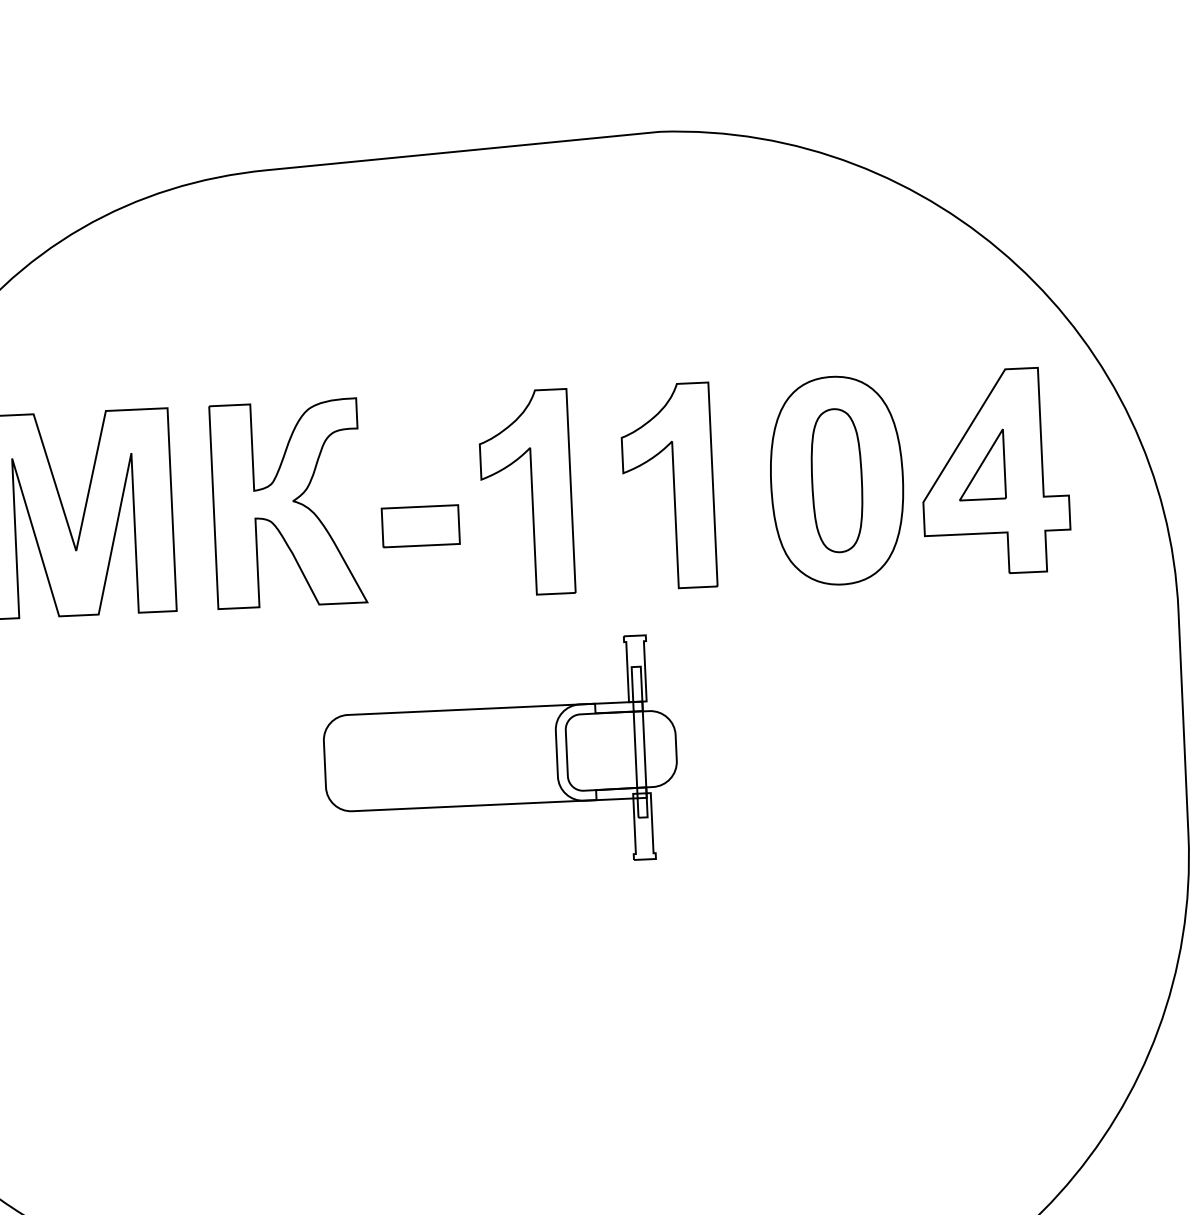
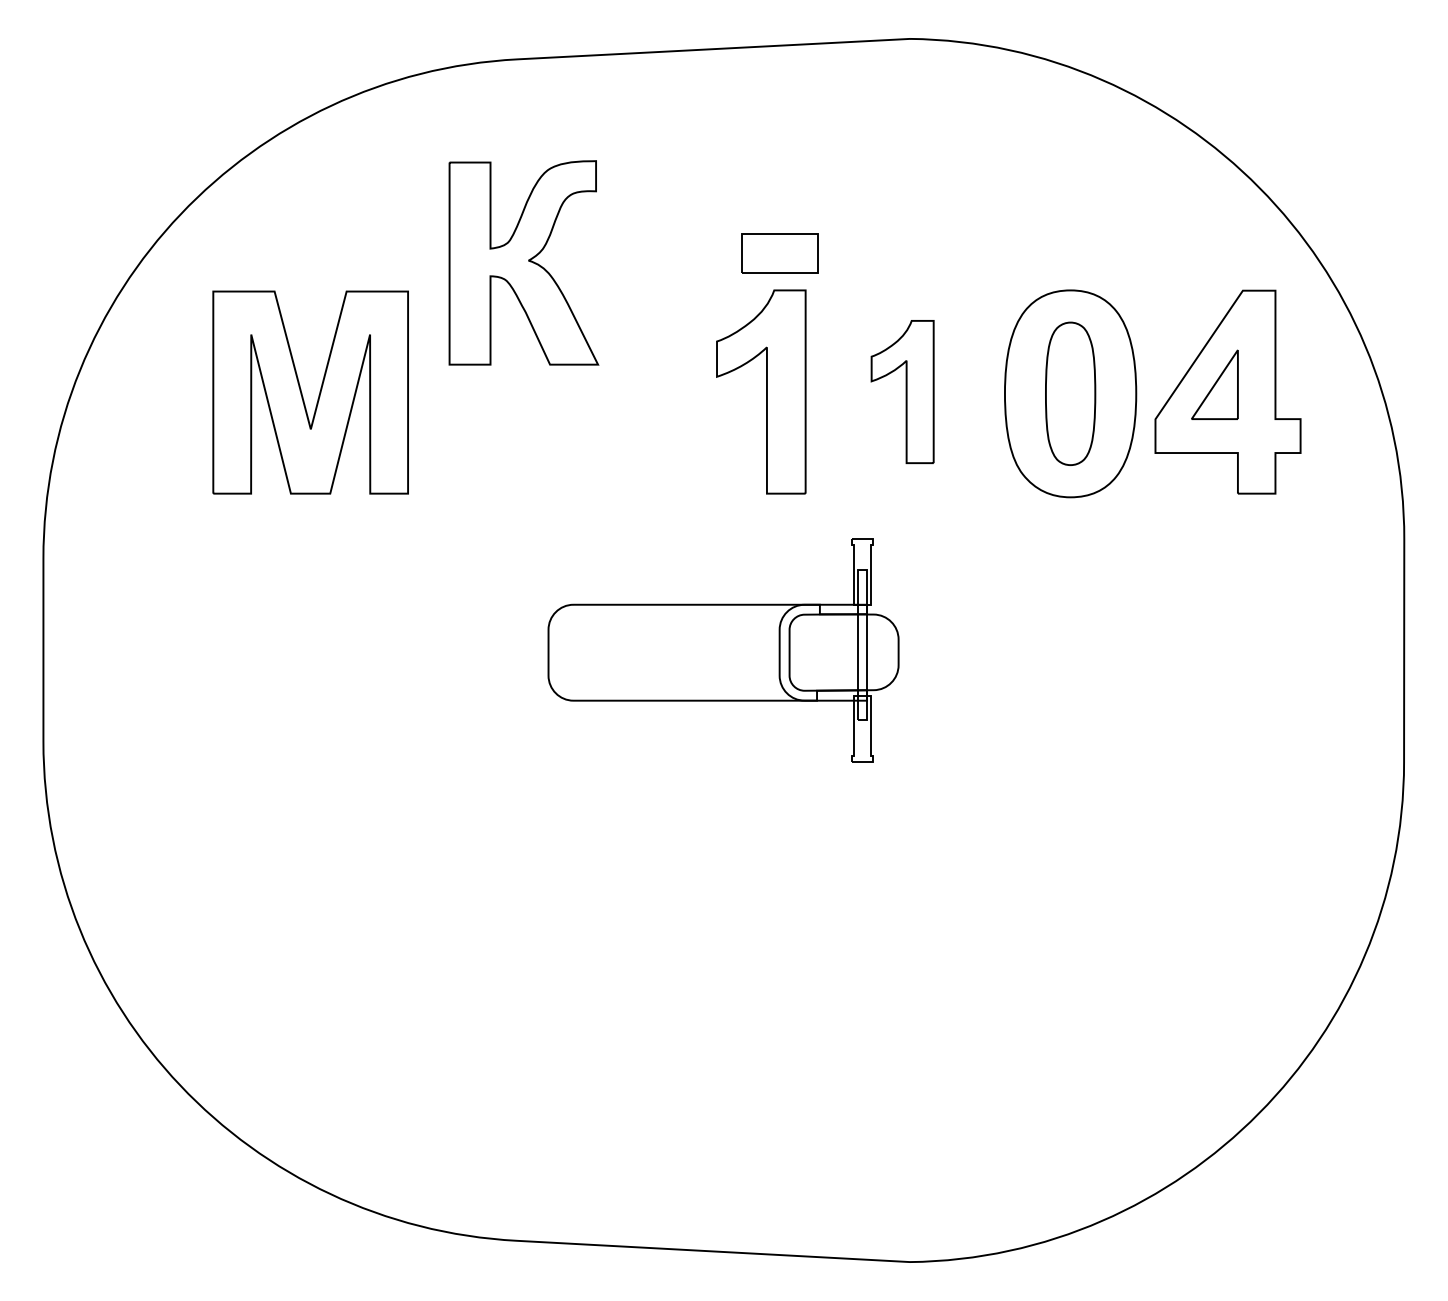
part: (668, 485) -> (902, 391), size x0.7
part: (287, 503) -> (523, 262), moved
part: (420, 526) -> (779, 253), moved

